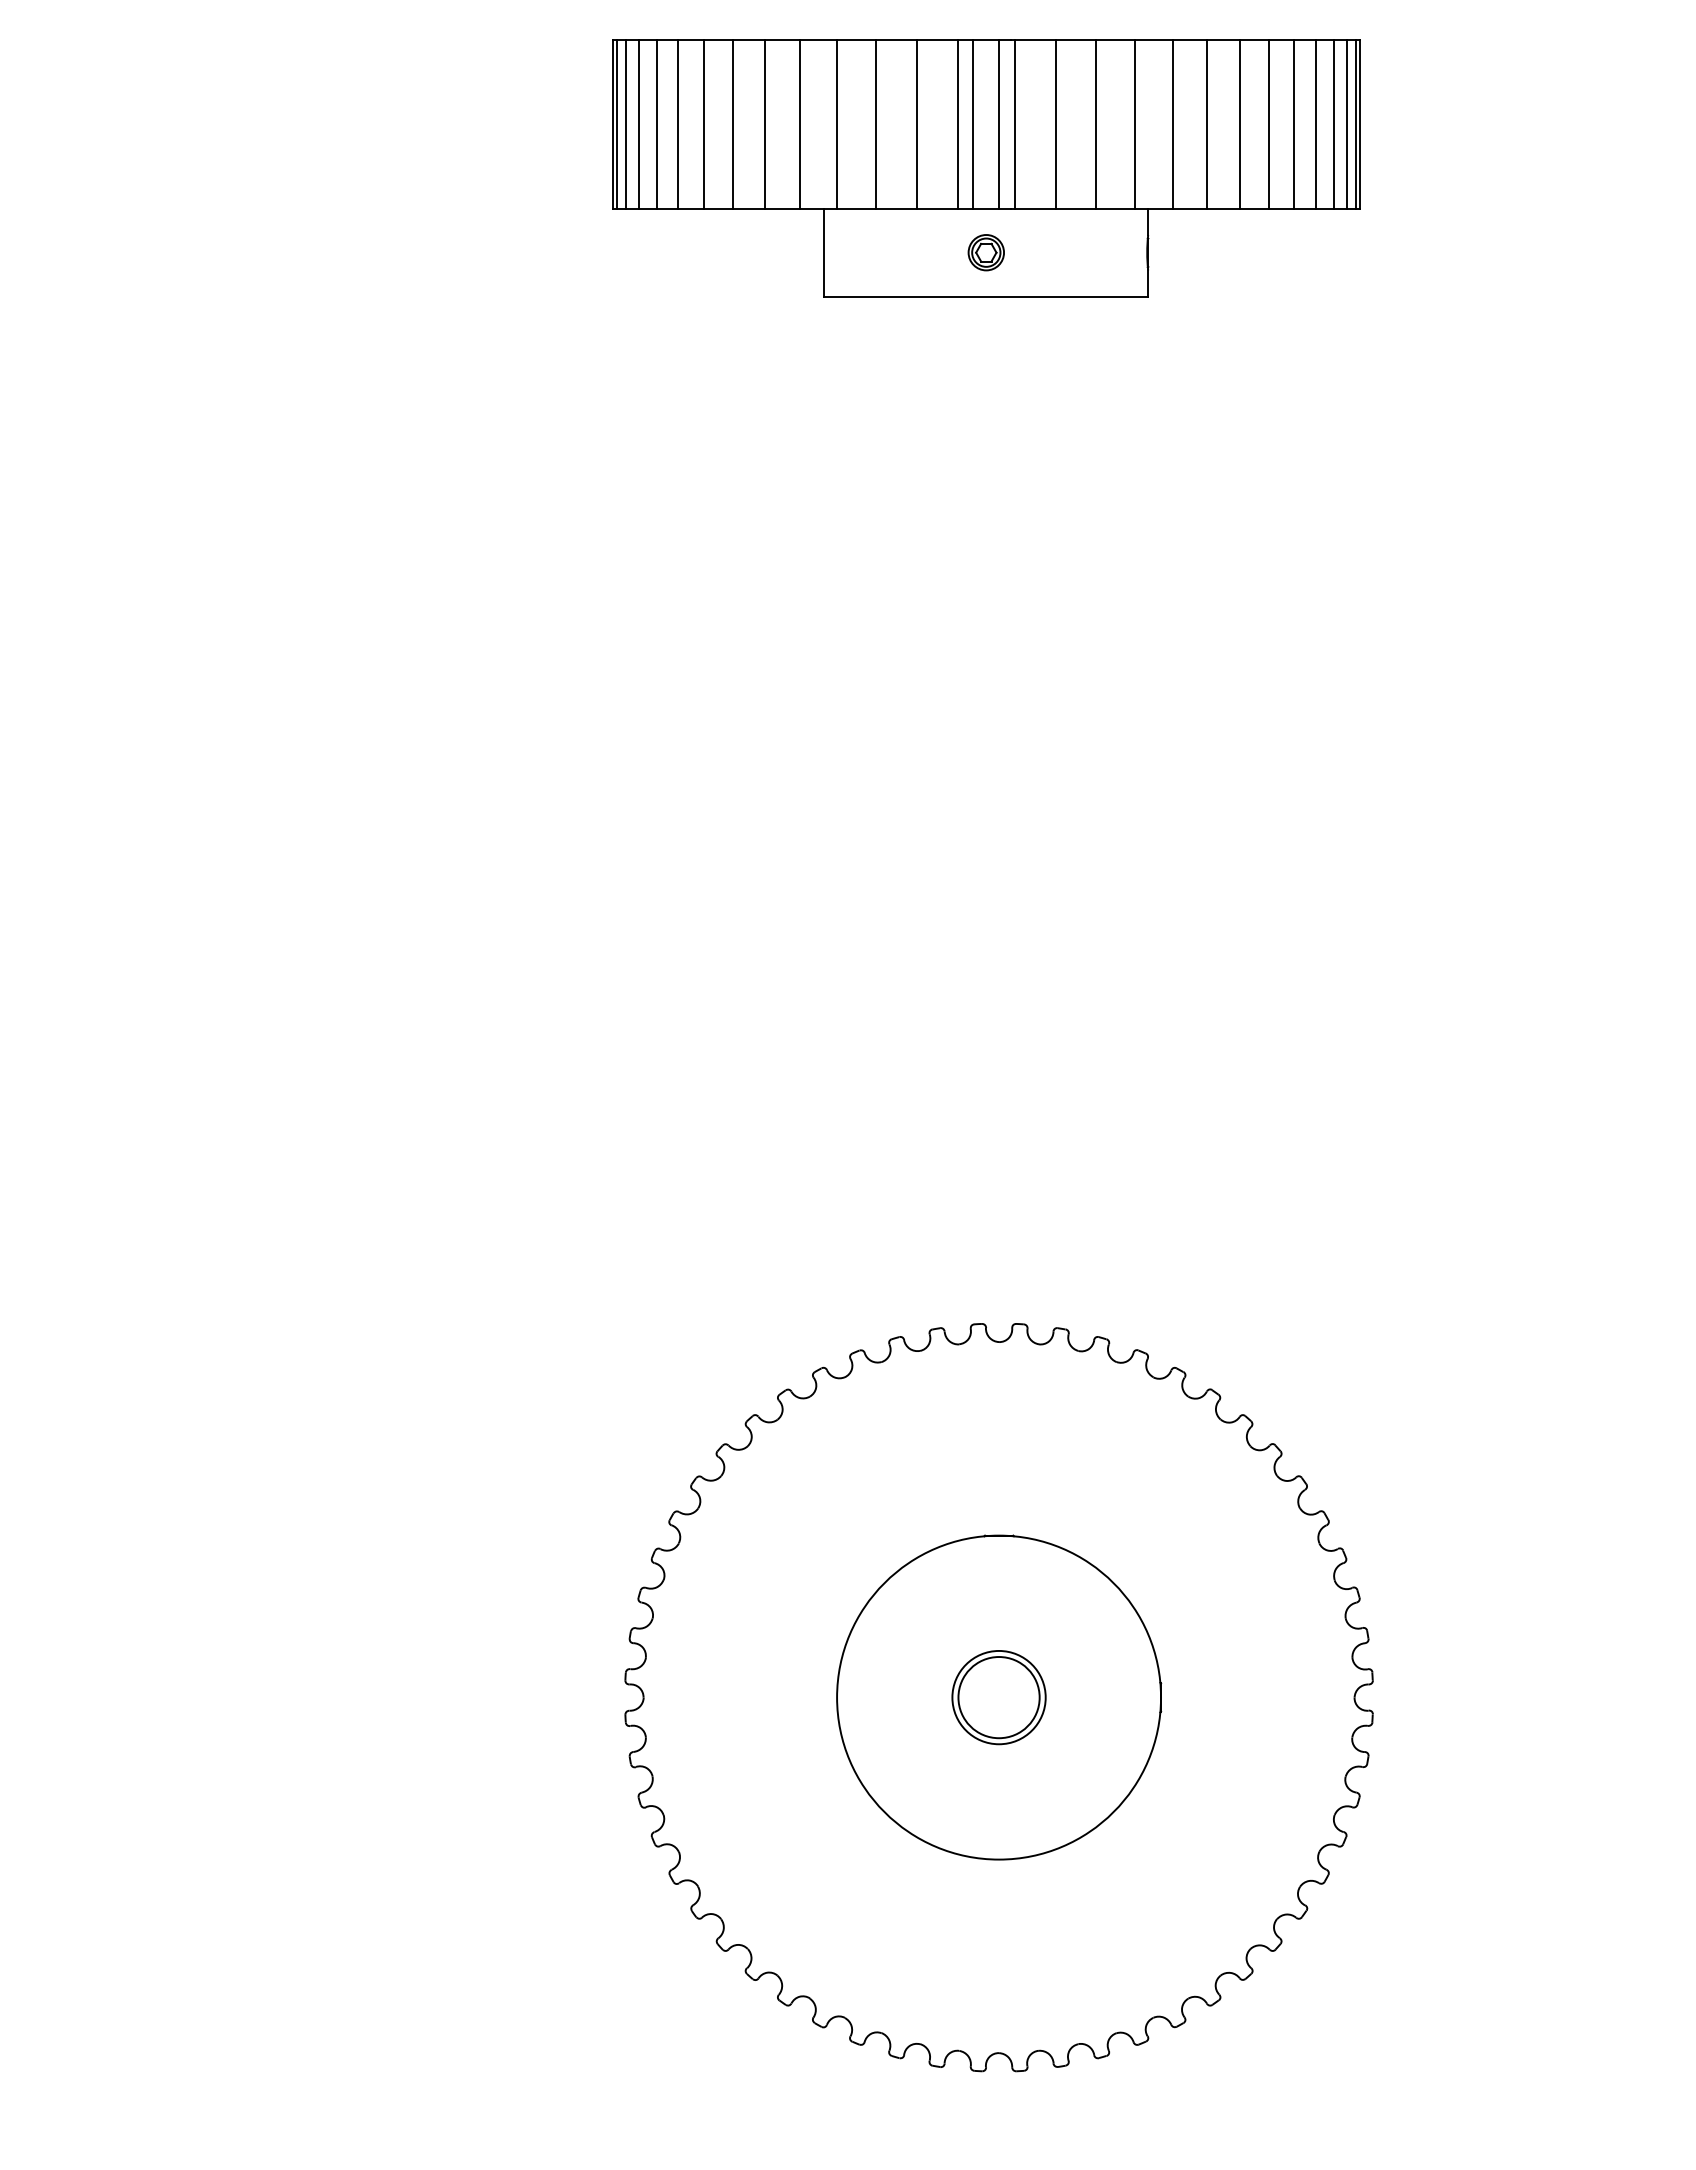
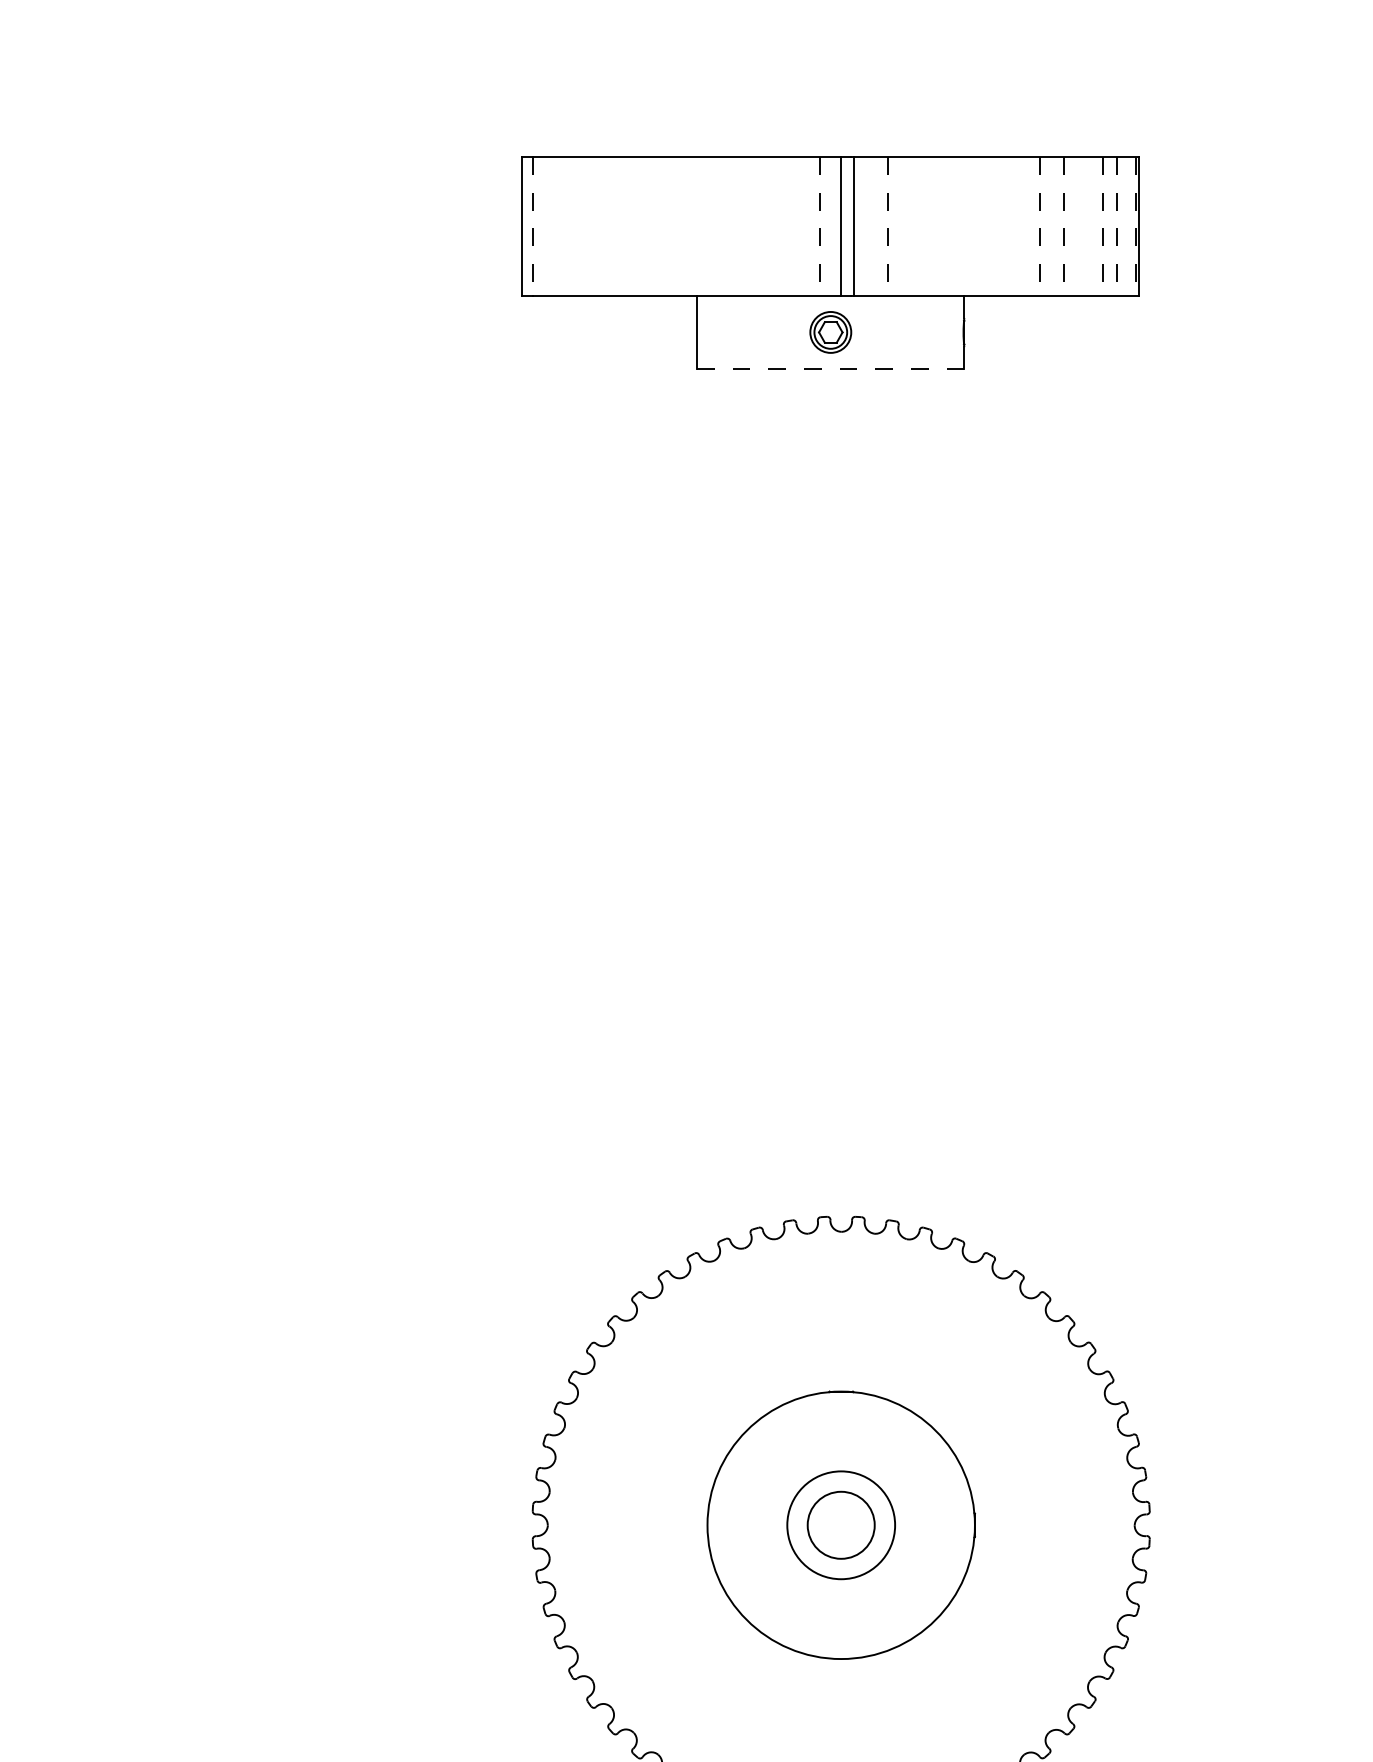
line: (616, 124) -> (525, 226), removed
line: (638, 124) -> (543, 226), removed
line: (656, 124) -> (558, 226), removed
line: (678, 124) -> (576, 226), removed
line: (703, 124) -> (597, 226), removed
line: (732, 124) -> (621, 226), removed
line: (764, 124) -> (647, 226), removed
line: (799, 124) -> (676, 226), removed
line: (837, 124) -> (707, 226), removed
line: (876, 124) -> (740, 226), removed
line: (916, 124) -> (773, 226), removed
line: (957, 124) -> (806, 226), removed
line: (1096, 124) -> (921, 226), removed
line: (1135, 124) -> (953, 226), removed
line: (1172, 124) -> (984, 226), removed
line: (1207, 124) -> (1013, 226), removed
line: (1294, 124) -> (1085, 226), removed
line: (1347, 124) -> (1128, 226), removed
line: (625, 125) -> (532, 227), solid -> dashed
line: (973, 125) -> (820, 227), solid -> dashed
line: (1055, 125) -> (887, 227), solid -> dashed
line: (1239, 125) -> (1039, 227), solid -> dashed
line: (1268, 125) -> (1063, 227), solid -> dashed
line: (1315, 125) -> (1102, 227), solid -> dashed
line: (1333, 125) -> (1117, 227), solid -> dashed
line: (1355, 125) -> (1135, 227), solid -> dashed
part: (985, 252) -> (830, 332), size x1.4
line: (986, 296) -> (830, 368), solid -> dashed
circle: (998, 1697) -> (840, 1525), size x1.4

